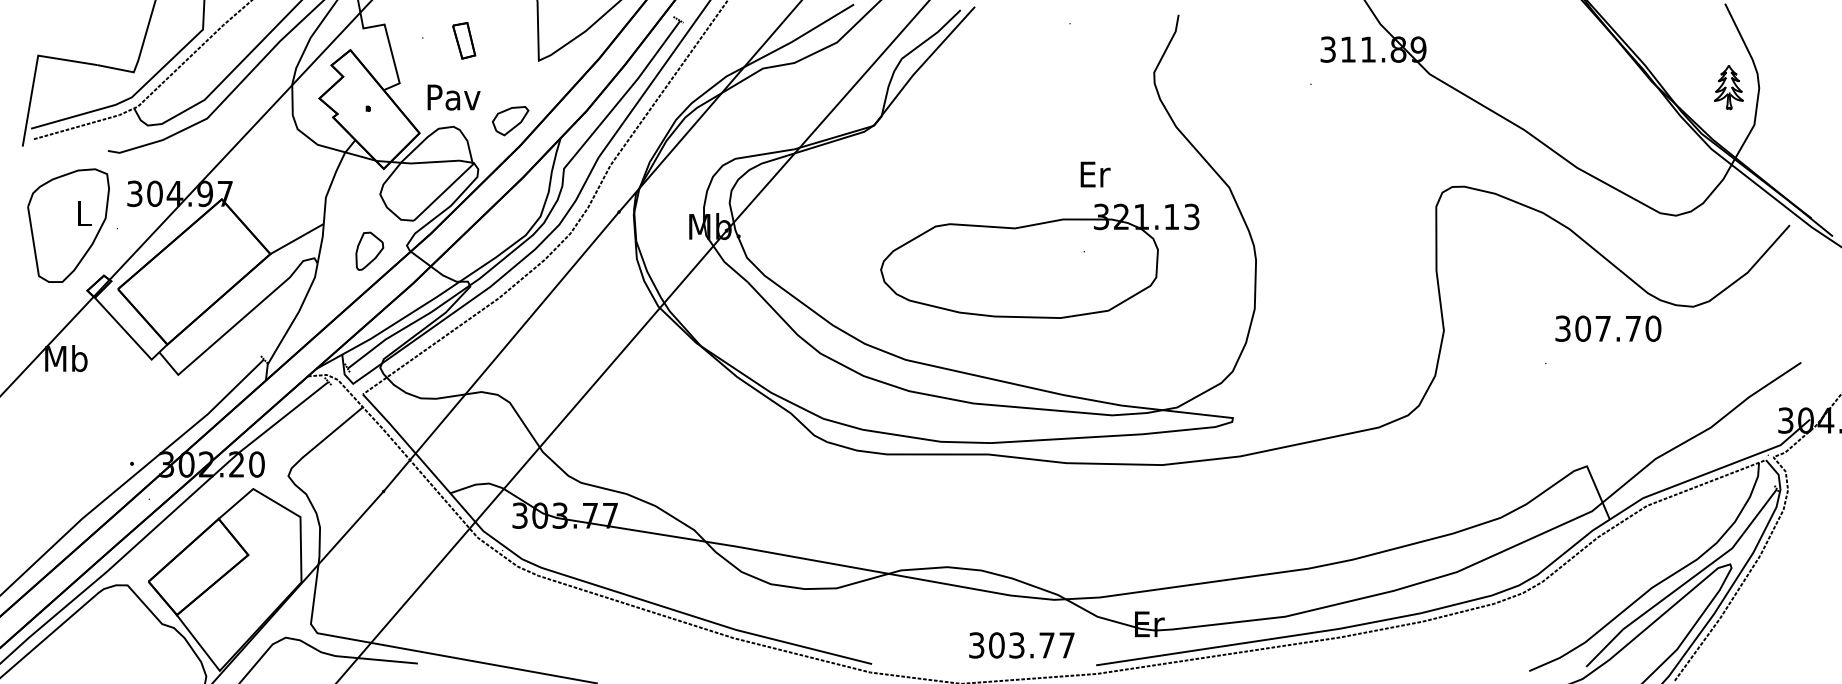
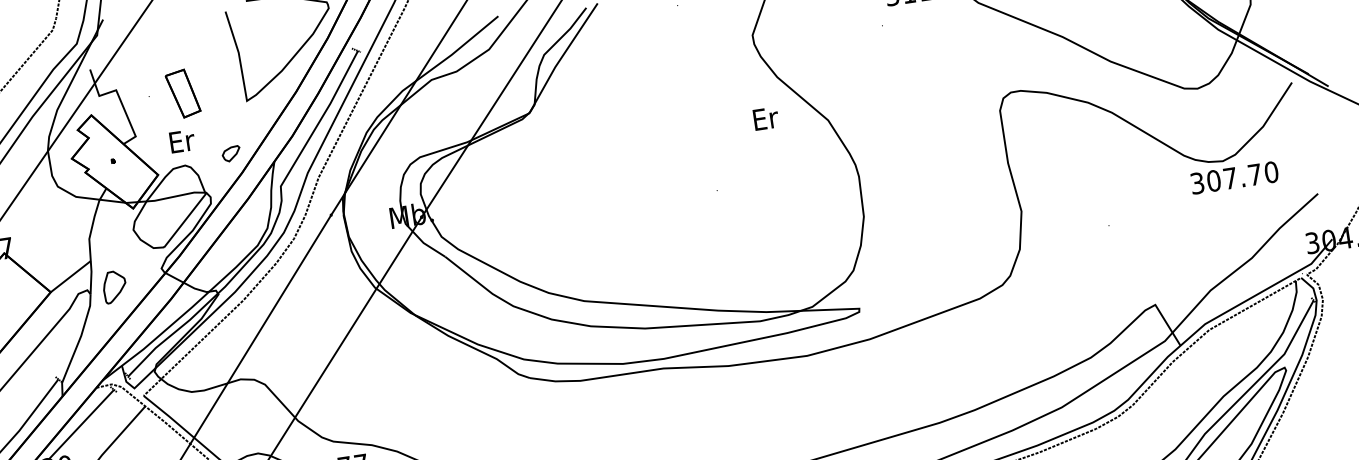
part: (464, 40) -> (183, 93), size x1.6
text: (453, 97) -> (181, 141), Pav -> Er
part: (510, 121) -> (231, 154), size x0.6
text: (1095, 174) -> (766, 118), moved
part: (369, 250) -> (114, 286), moved
part: (1039, 260) -> (681, 203), removed
text: (1608, 328) -> (1234, 177), moved

